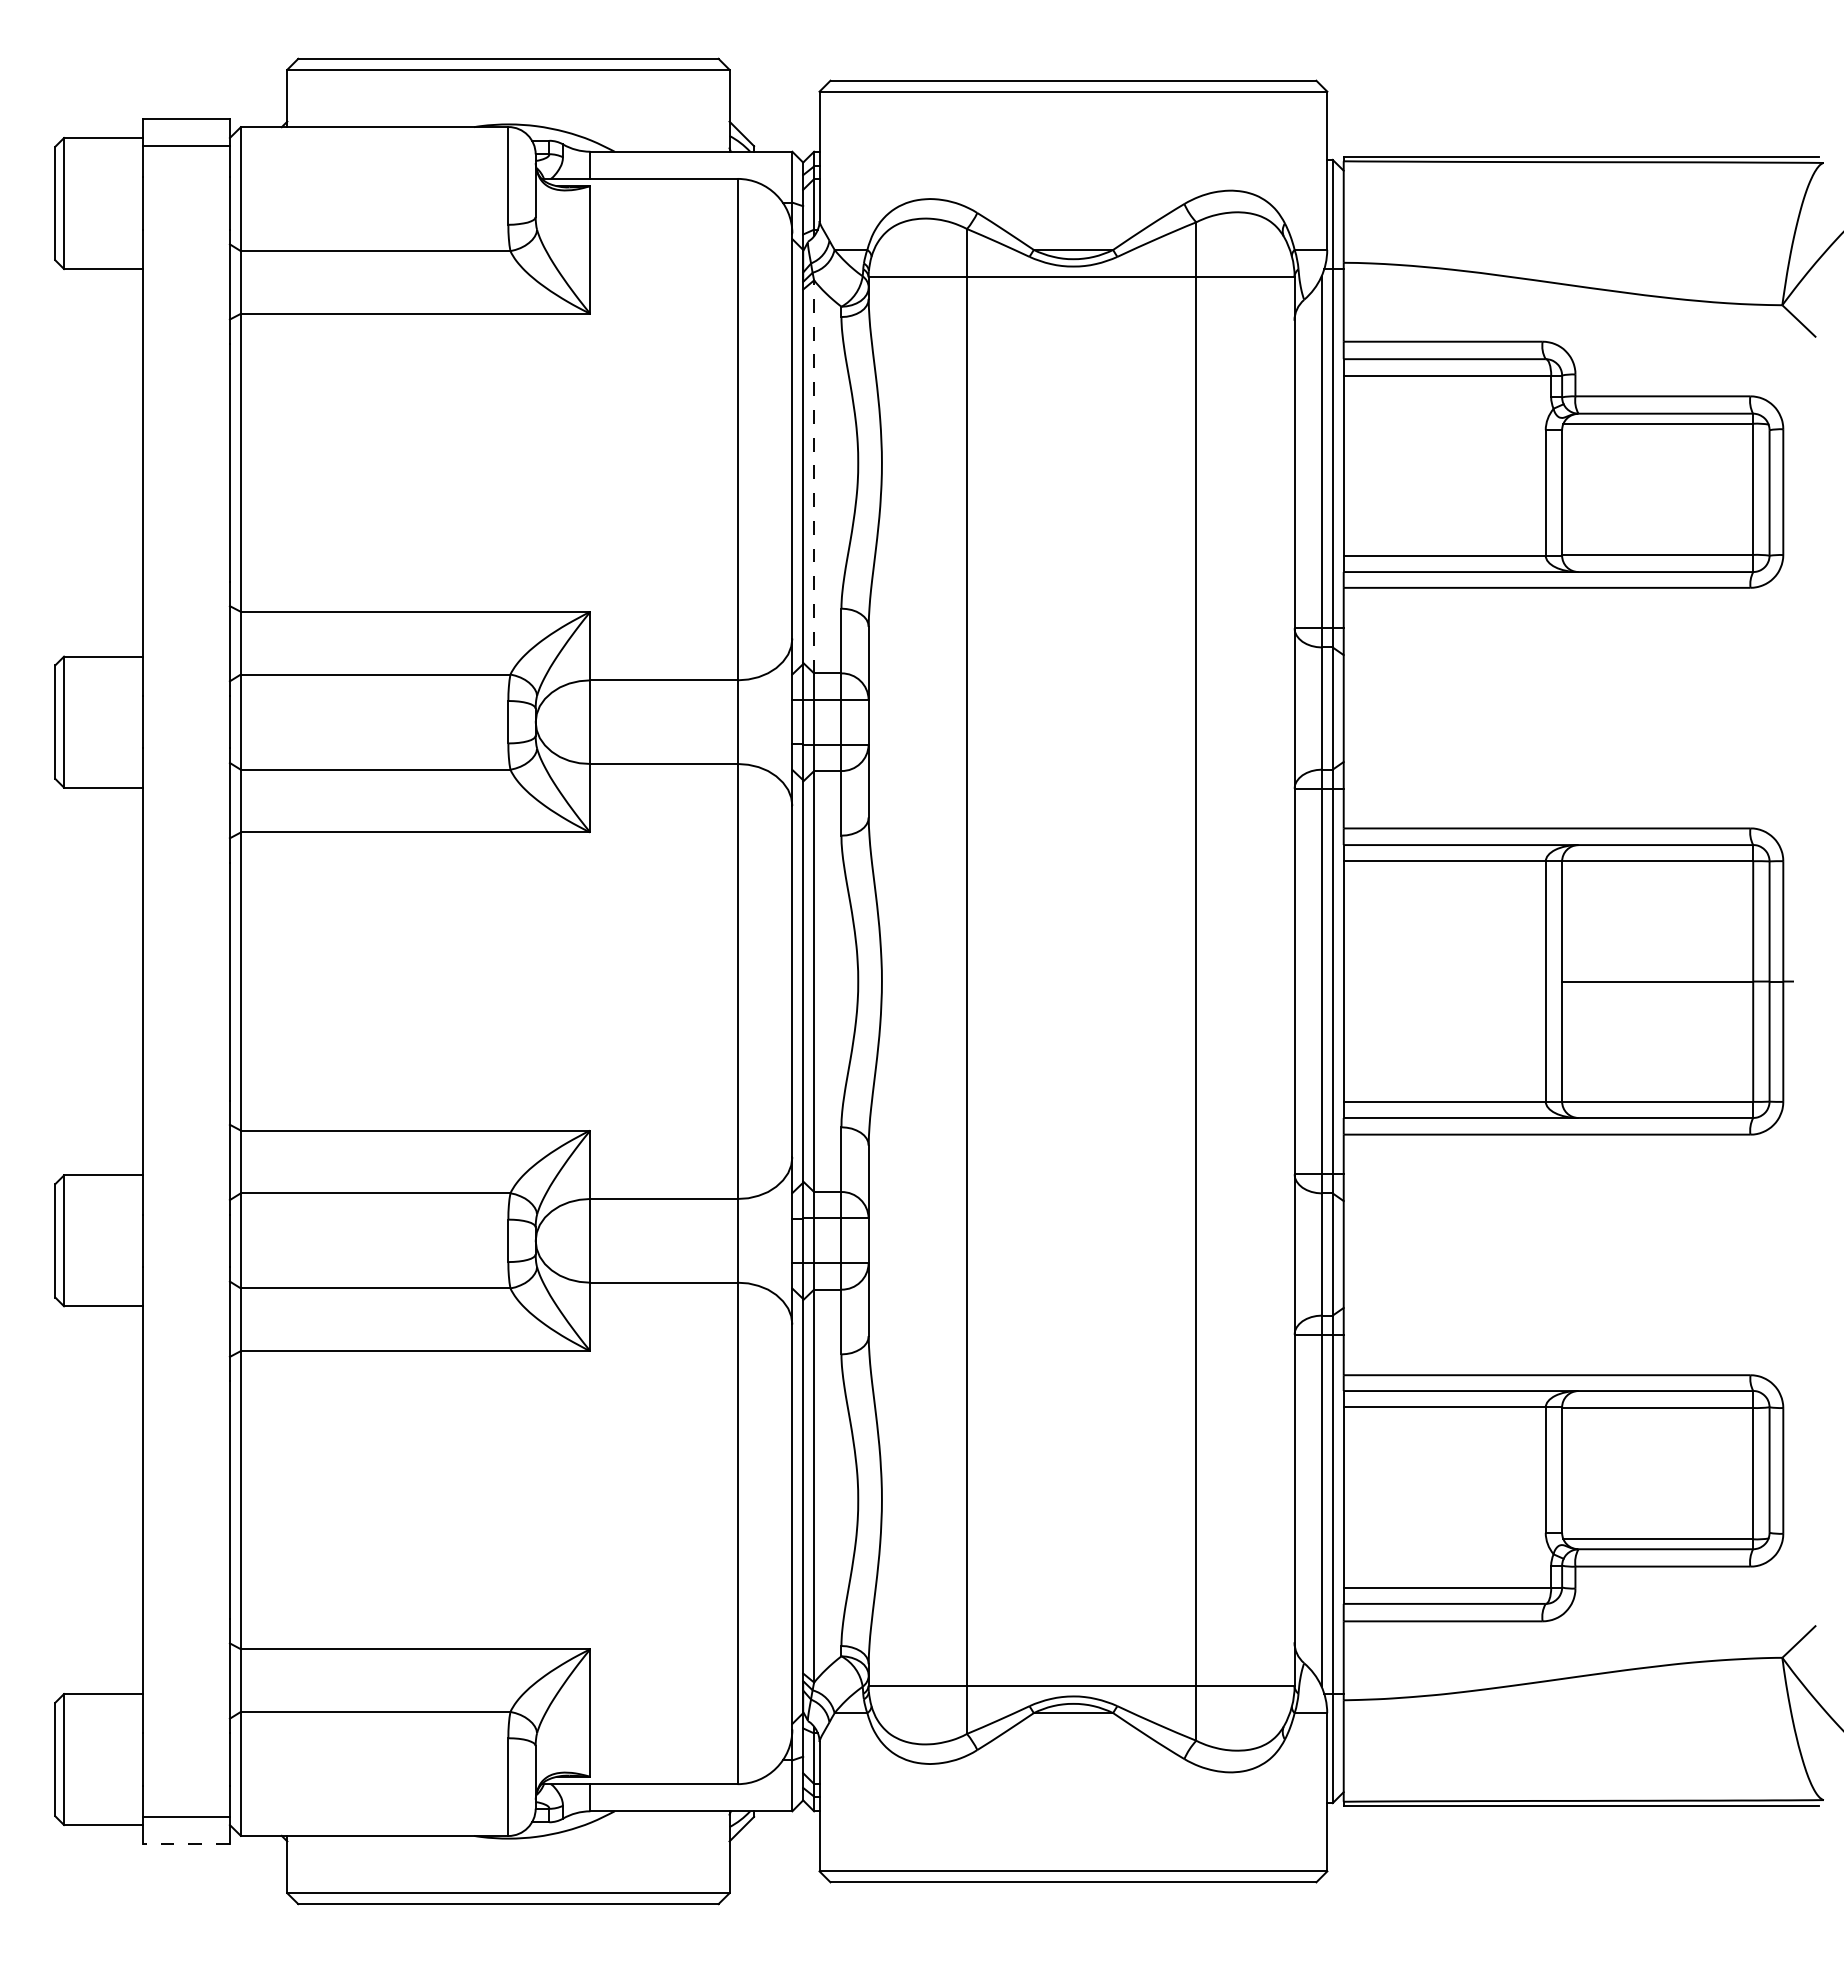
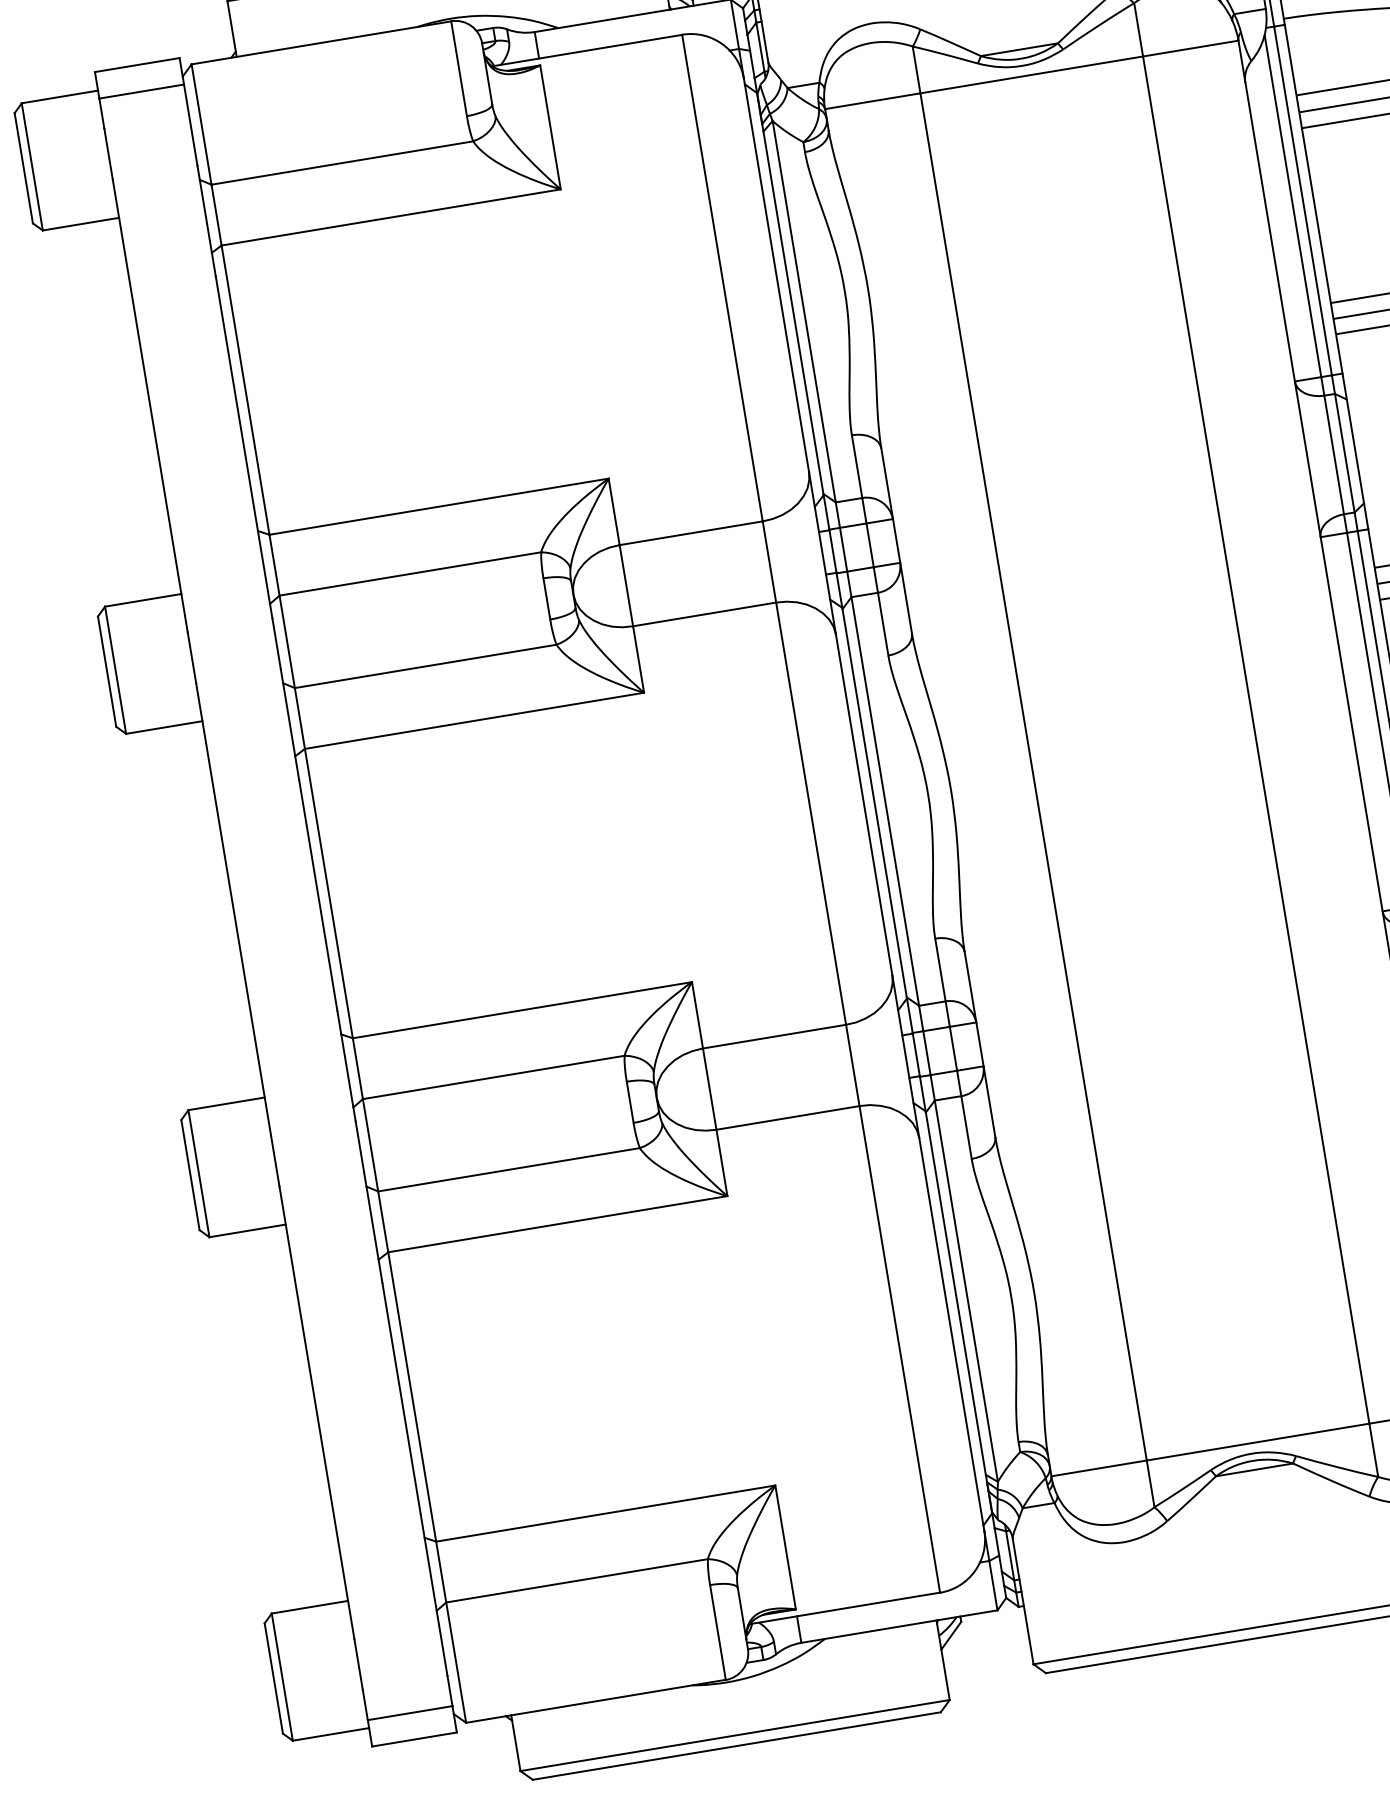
line: (814, 476) -> (804, 311), dashed -> solid
line: (186, 1844) -> (414, 1739), dashed -> solid

